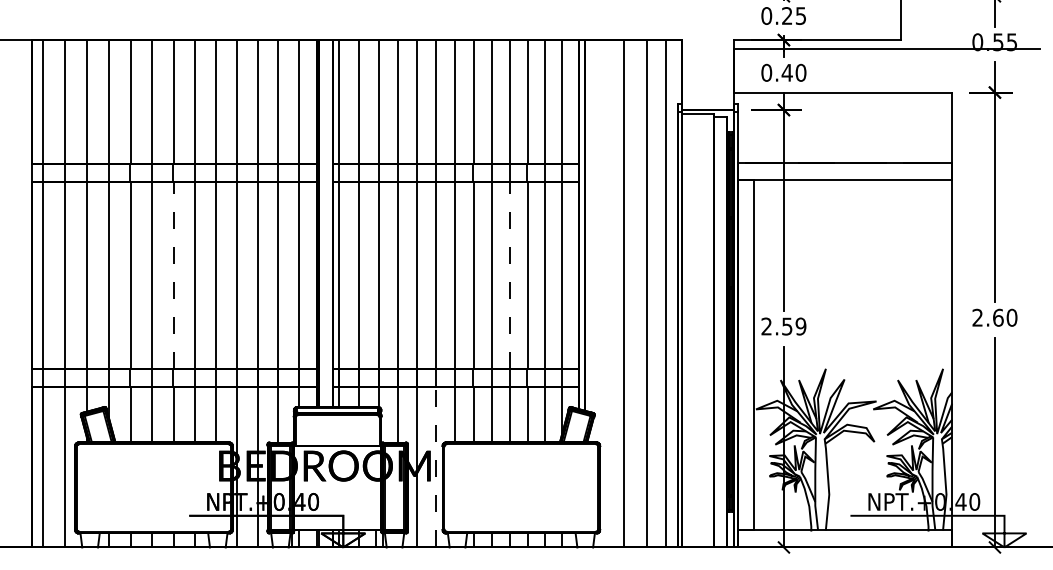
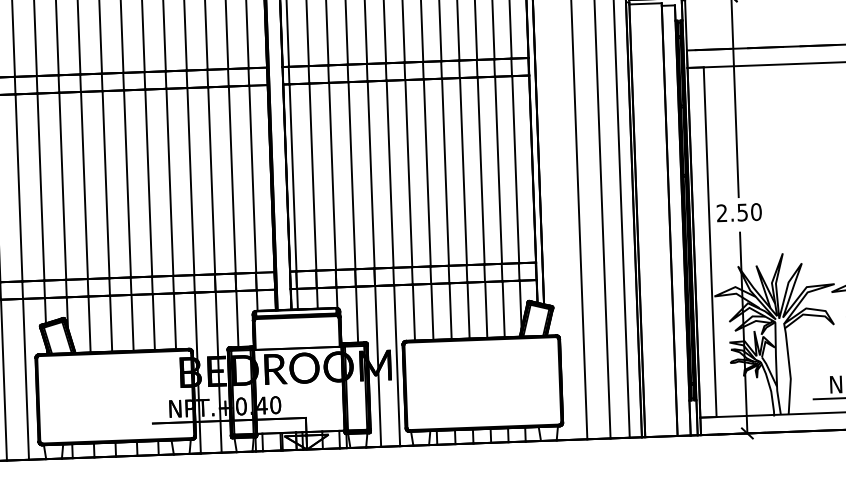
line: (173, 275) -> (127, 184), dashed -> solid
line: (509, 275) -> (463, 171), dashed -> solid
text: (800, 326) -> (755, 212), 2.59 -> 2.50
line: (436, 466) -> (397, 365), dashed -> solid

